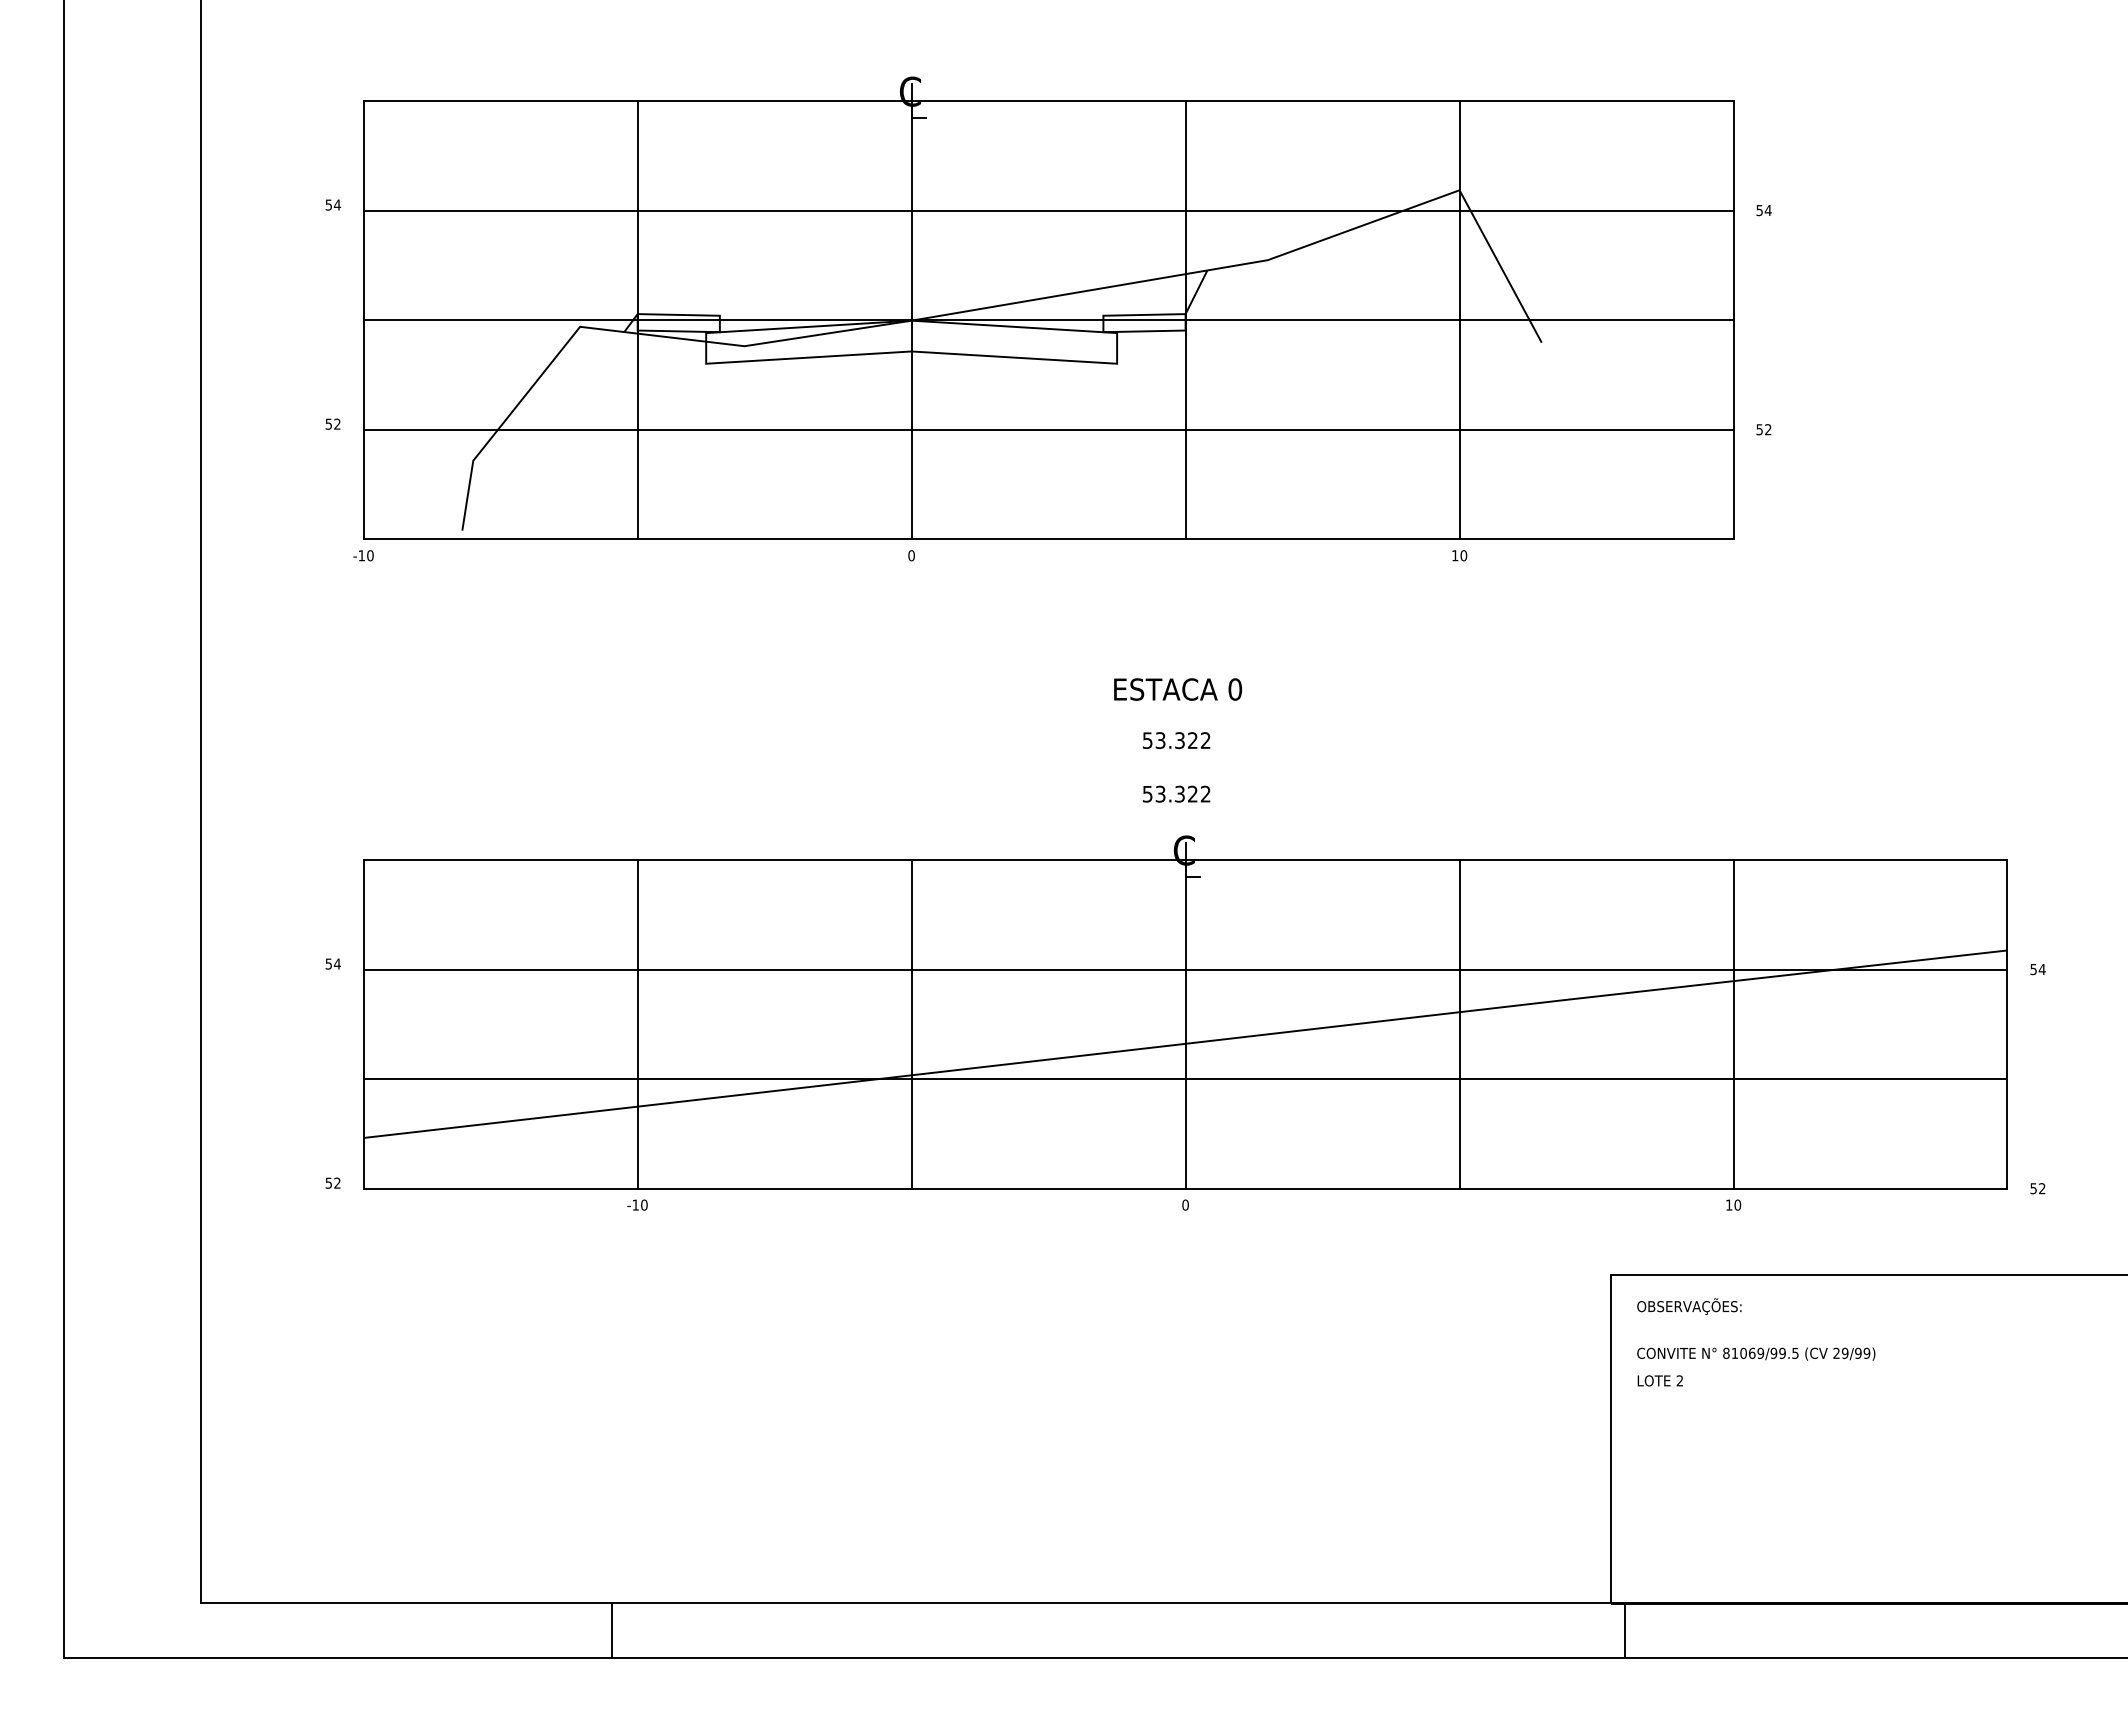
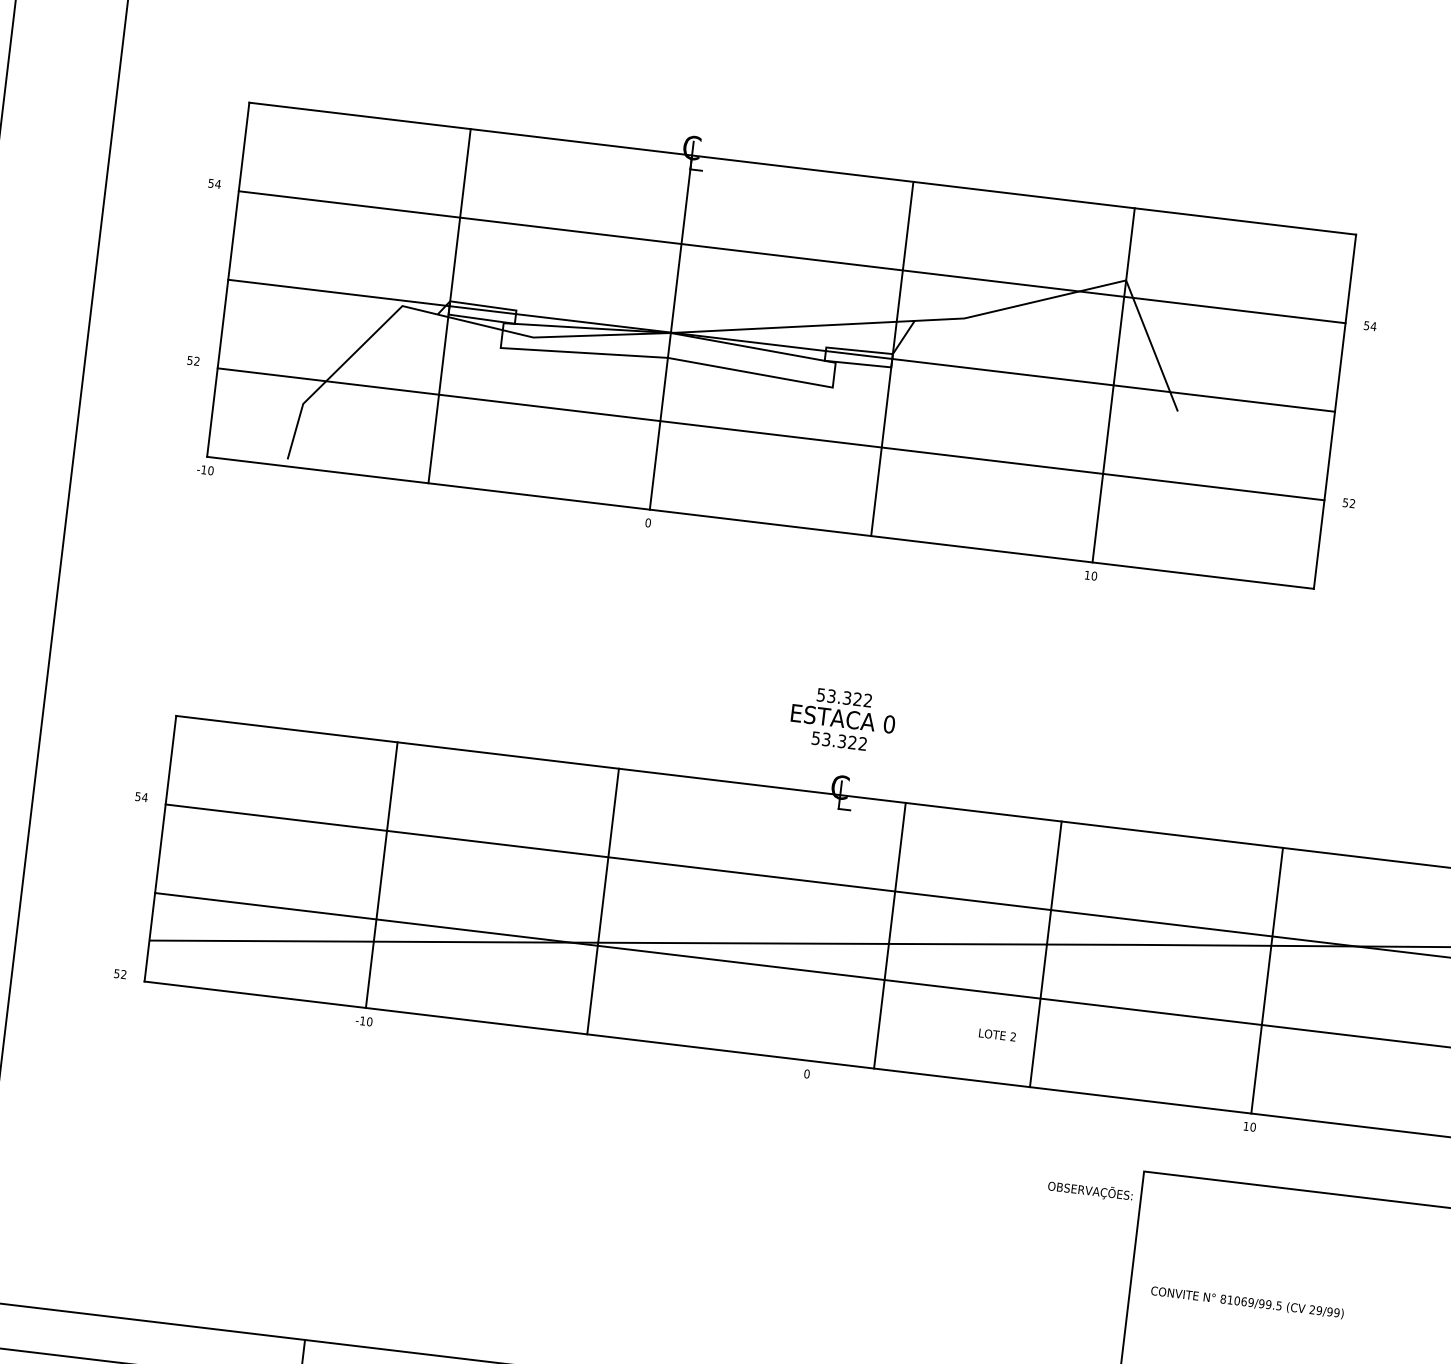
text: (1178, 689) -> (843, 718), moved
line: (1185, 1023) -> (889, 935), moved
text: (1689, 1306) -> (1090, 1190), moved
text: (1756, 1353) -> (1247, 1302), moved
text: (1659, 1380) -> (996, 1034), moved

